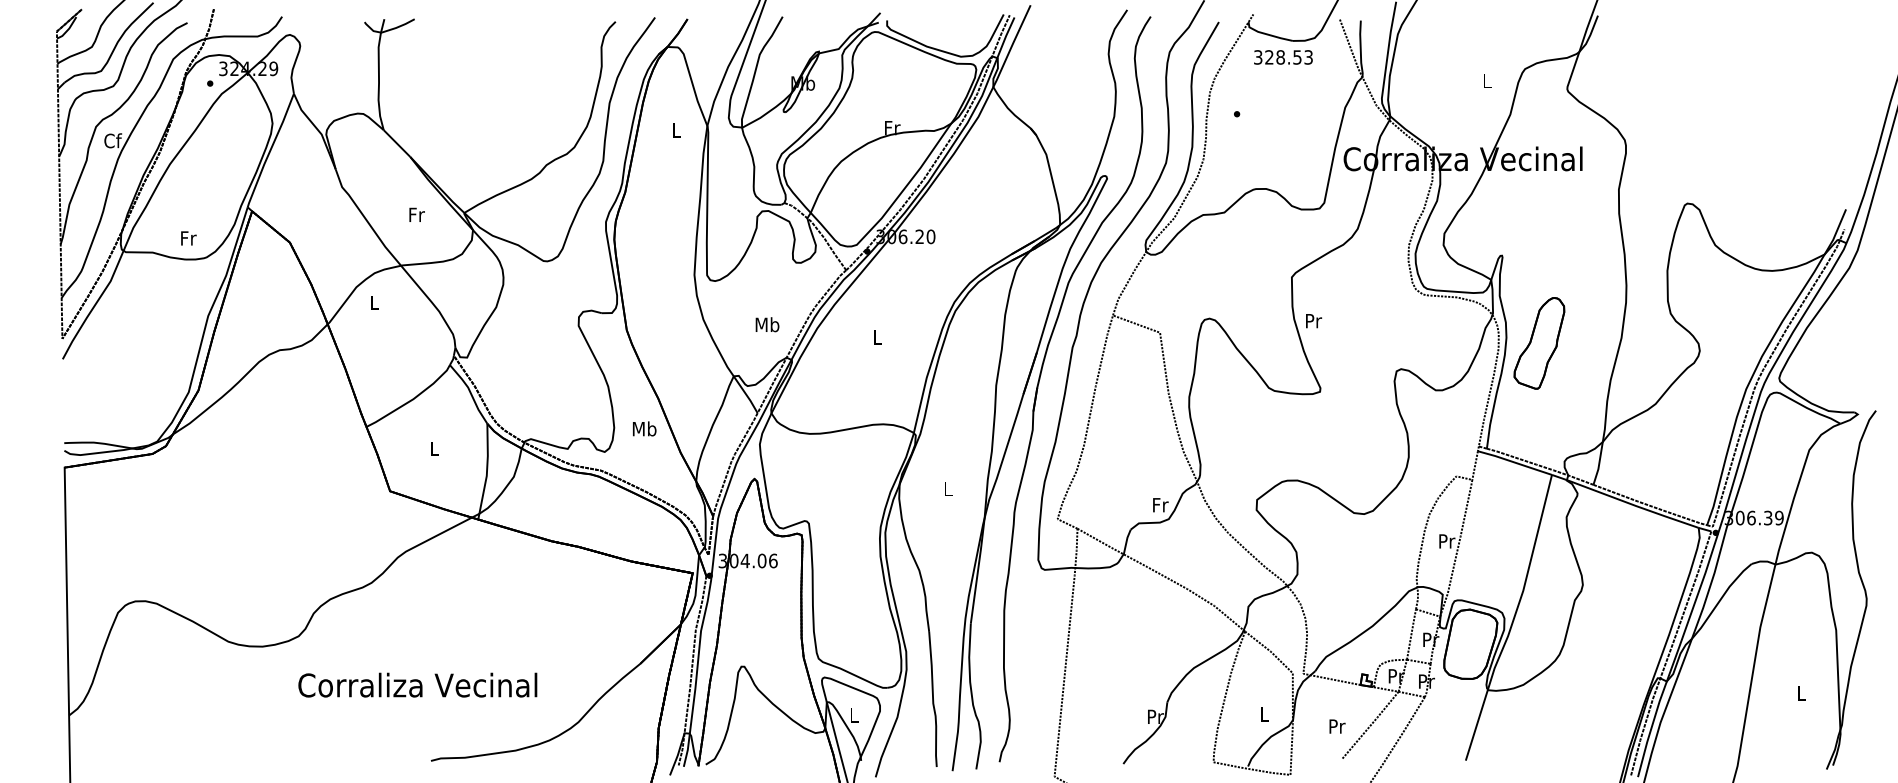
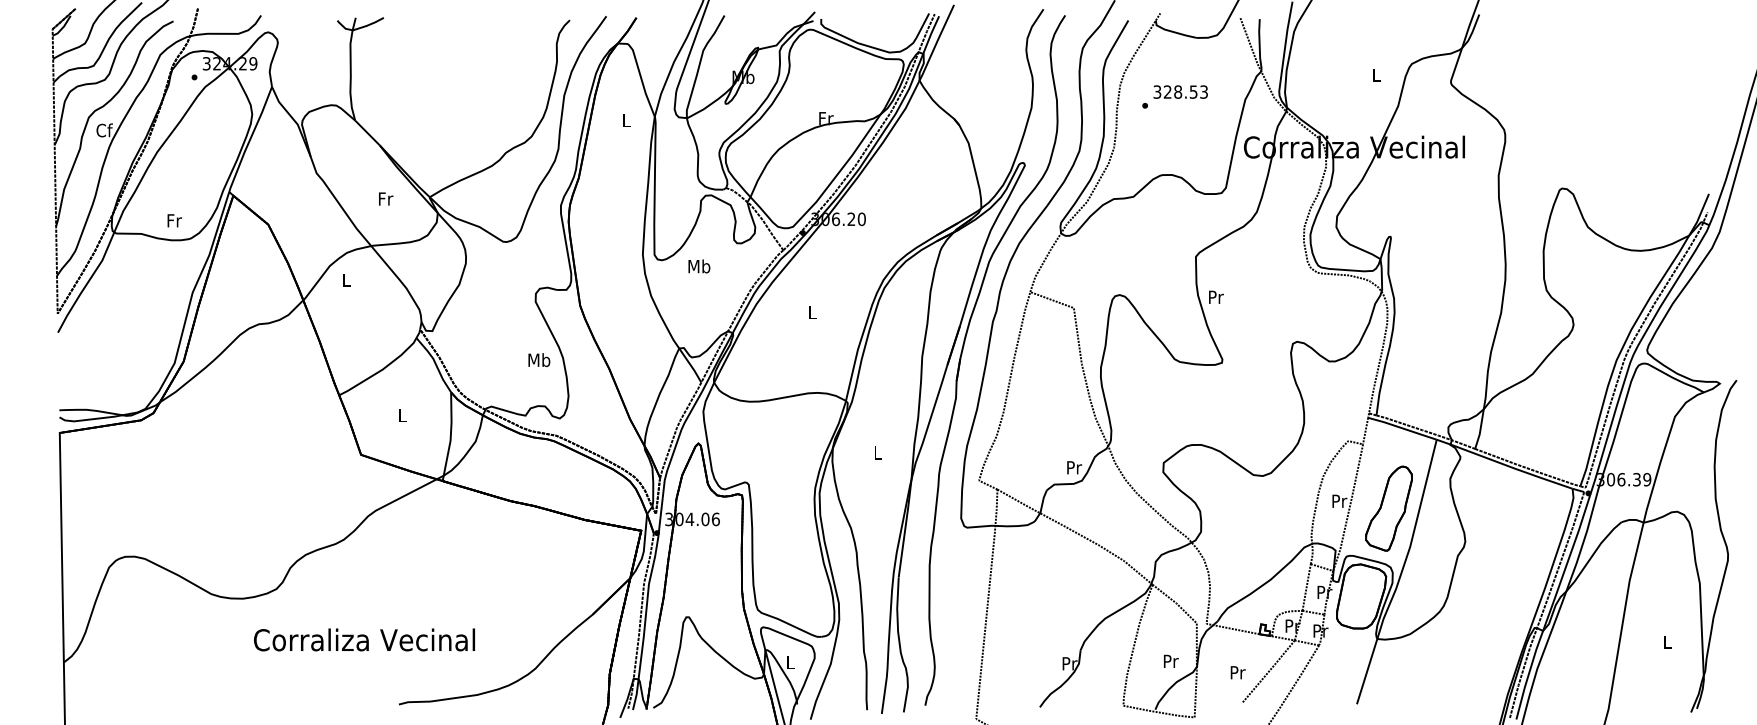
text: (1283, 57) -> (1180, 92), moved
text: (767, 324) -> (699, 266), moved
part: (1539, 343) -> (1389, 508), moved
text: (644, 428) -> (539, 359), moved
text: (1160, 504) -> (1074, 467), Fr -> Pr
text: (417, 684) -> (364, 639), moved
text: (1265, 714) -> (1171, 661), L -> Pr

